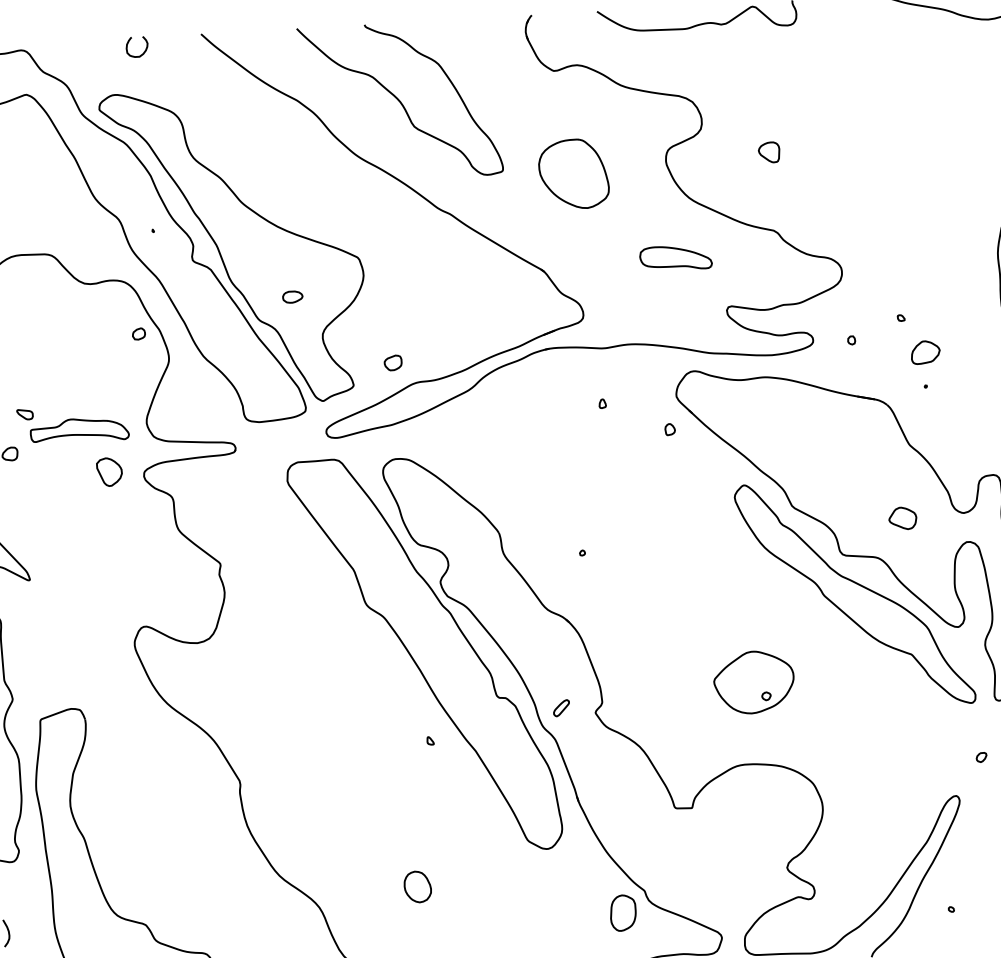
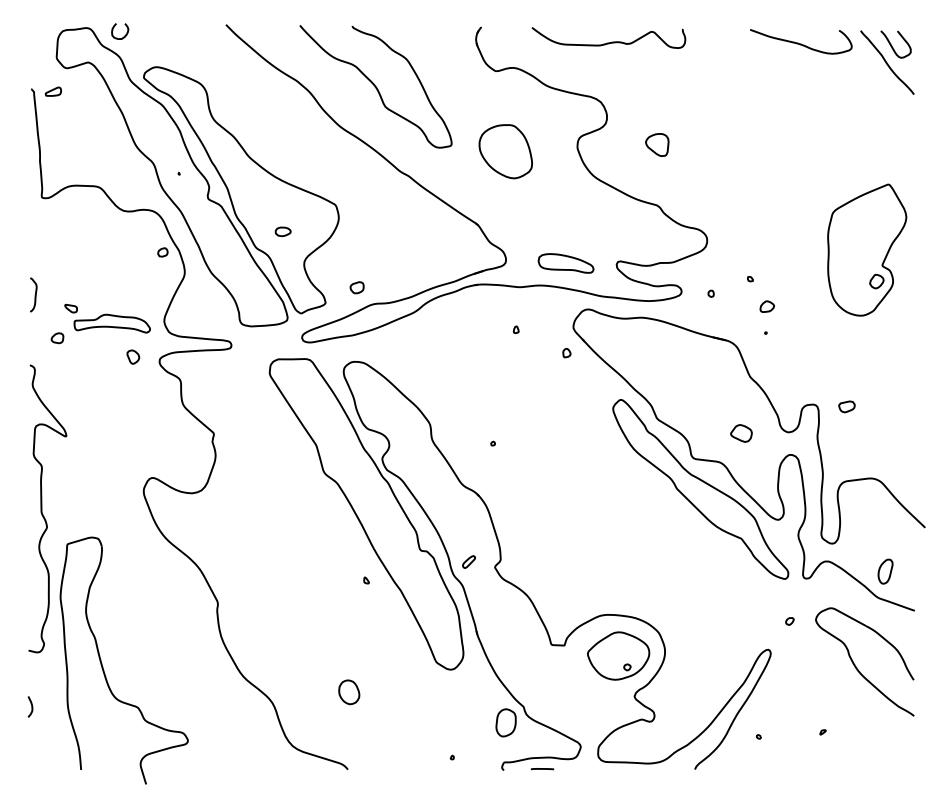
curve: (143, 51) -> (124, 35), moved
part: (769, 151) -> (657, 144), size x1.43
part: (675, 258) -> (565, 263), moved
part: (924, 352) -> (766, 306), size x0.62
part: (109, 471) -> (133, 356), size x0.62
part: (753, 681) -> (618, 655), moved

